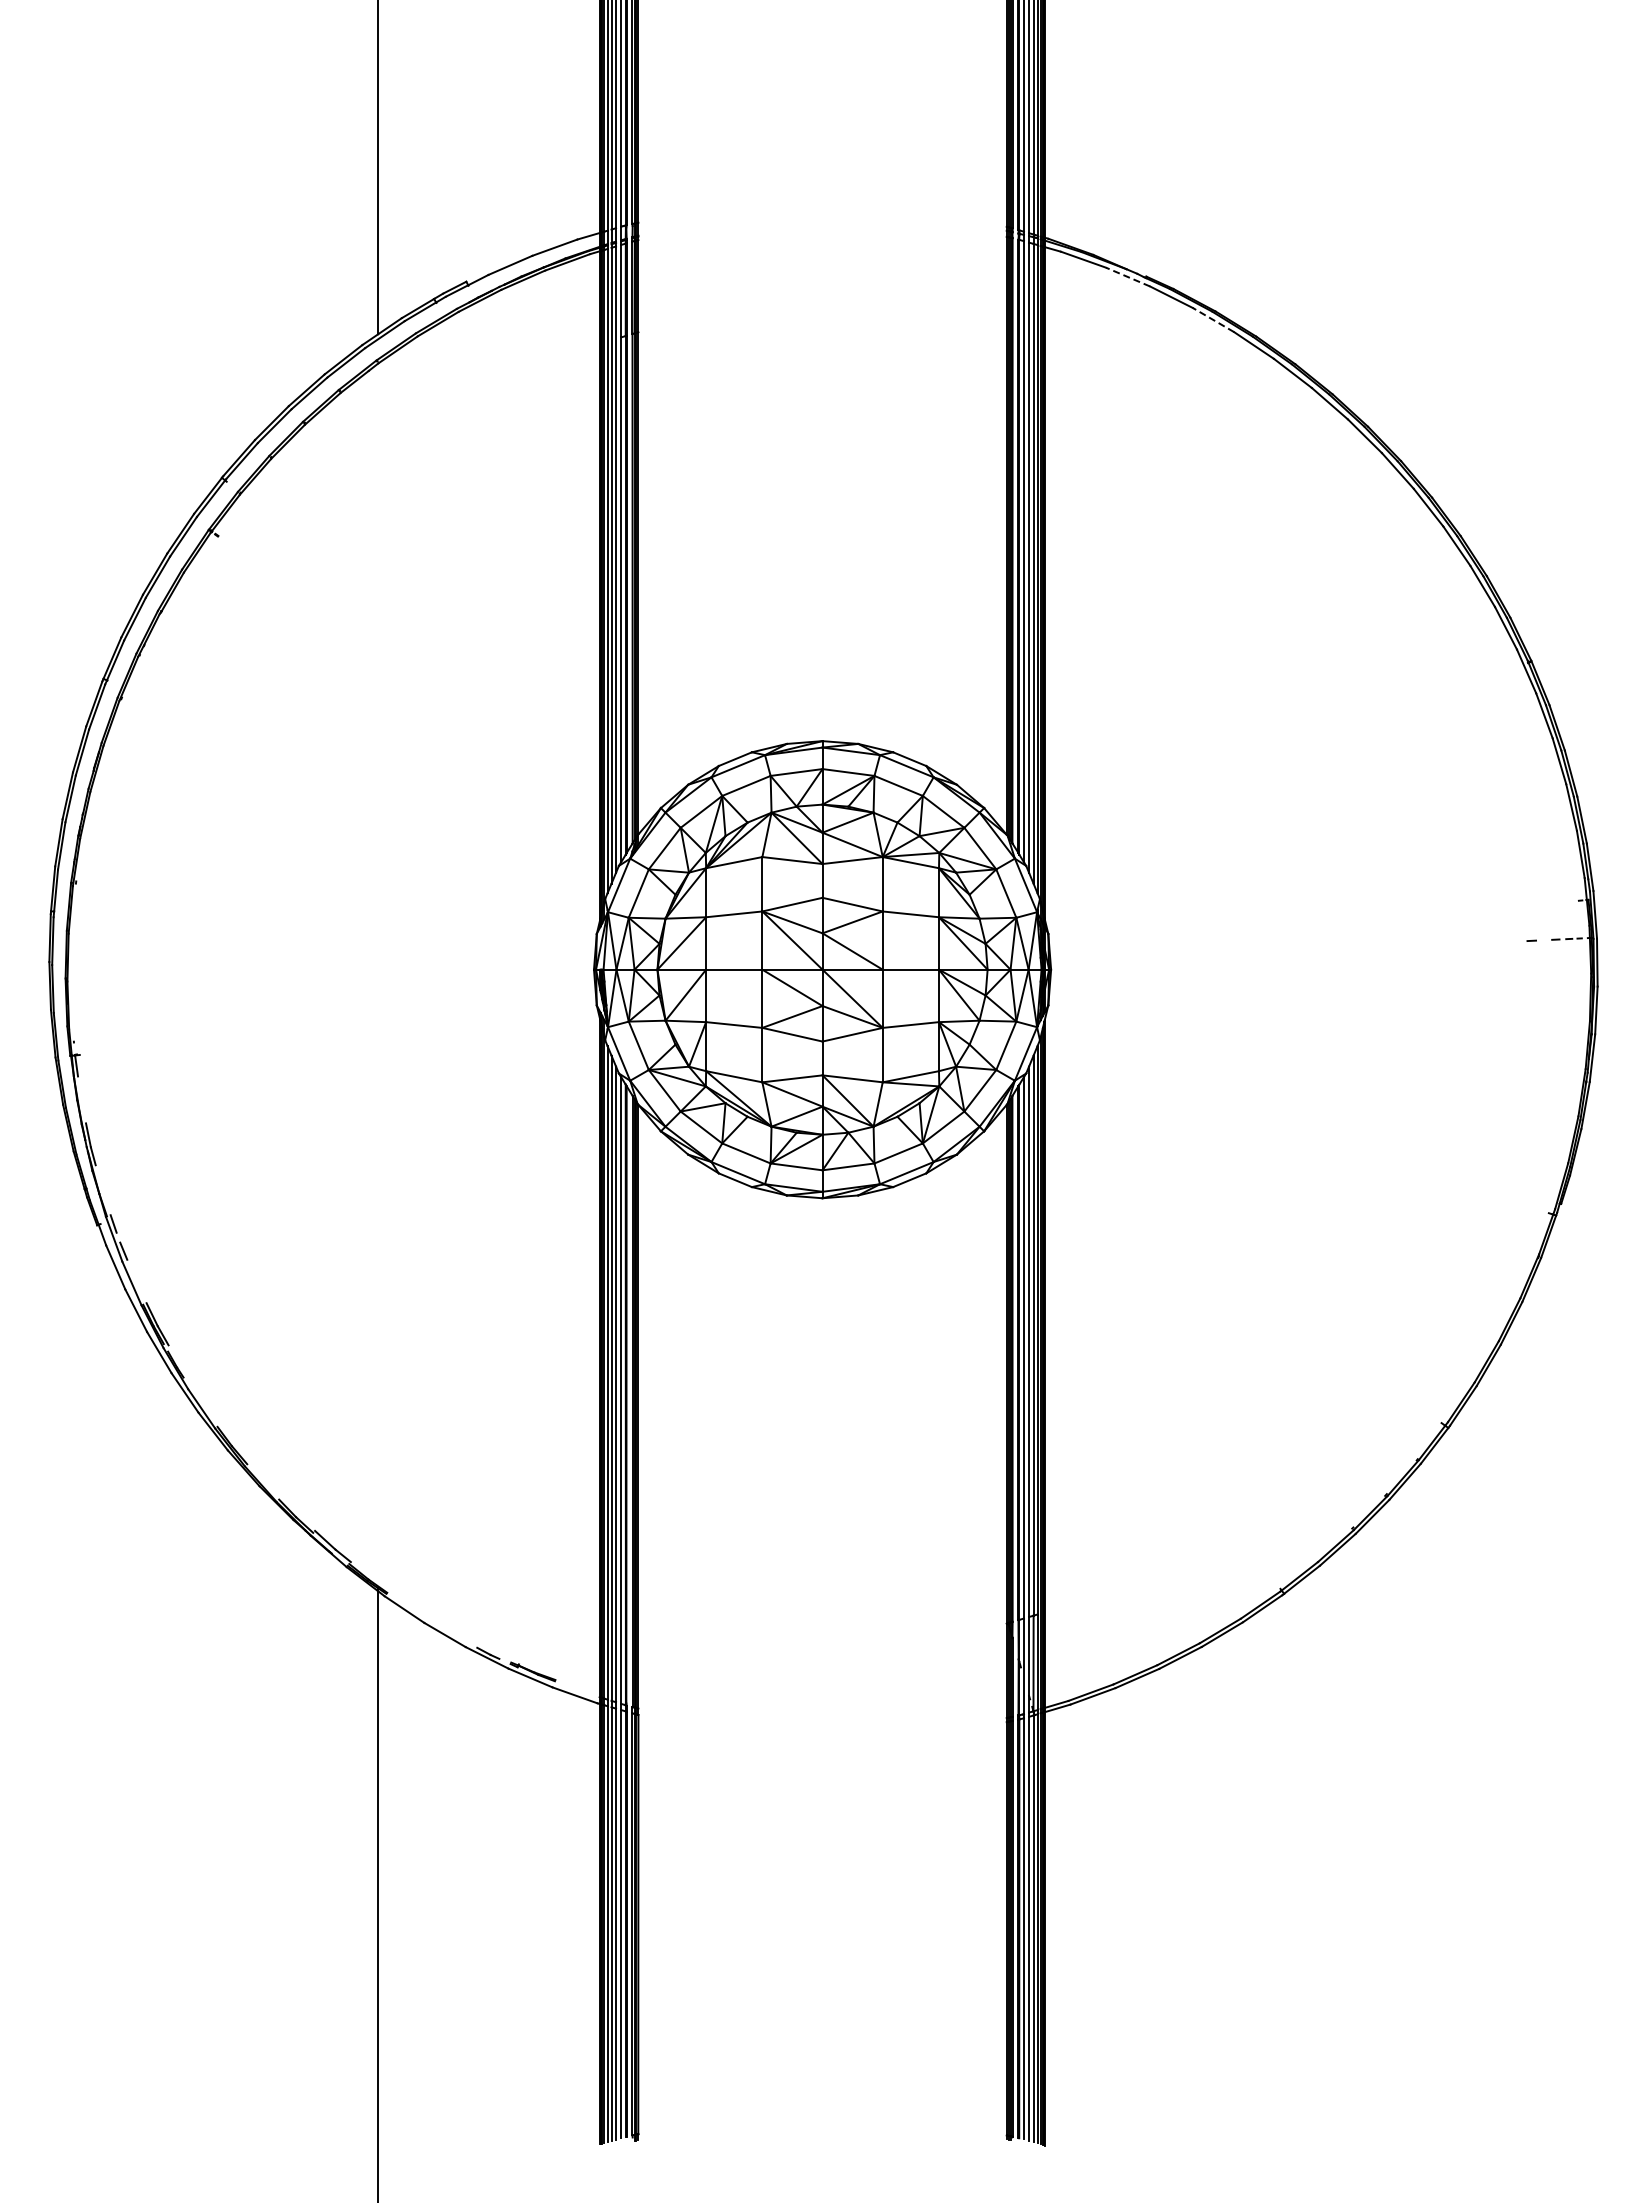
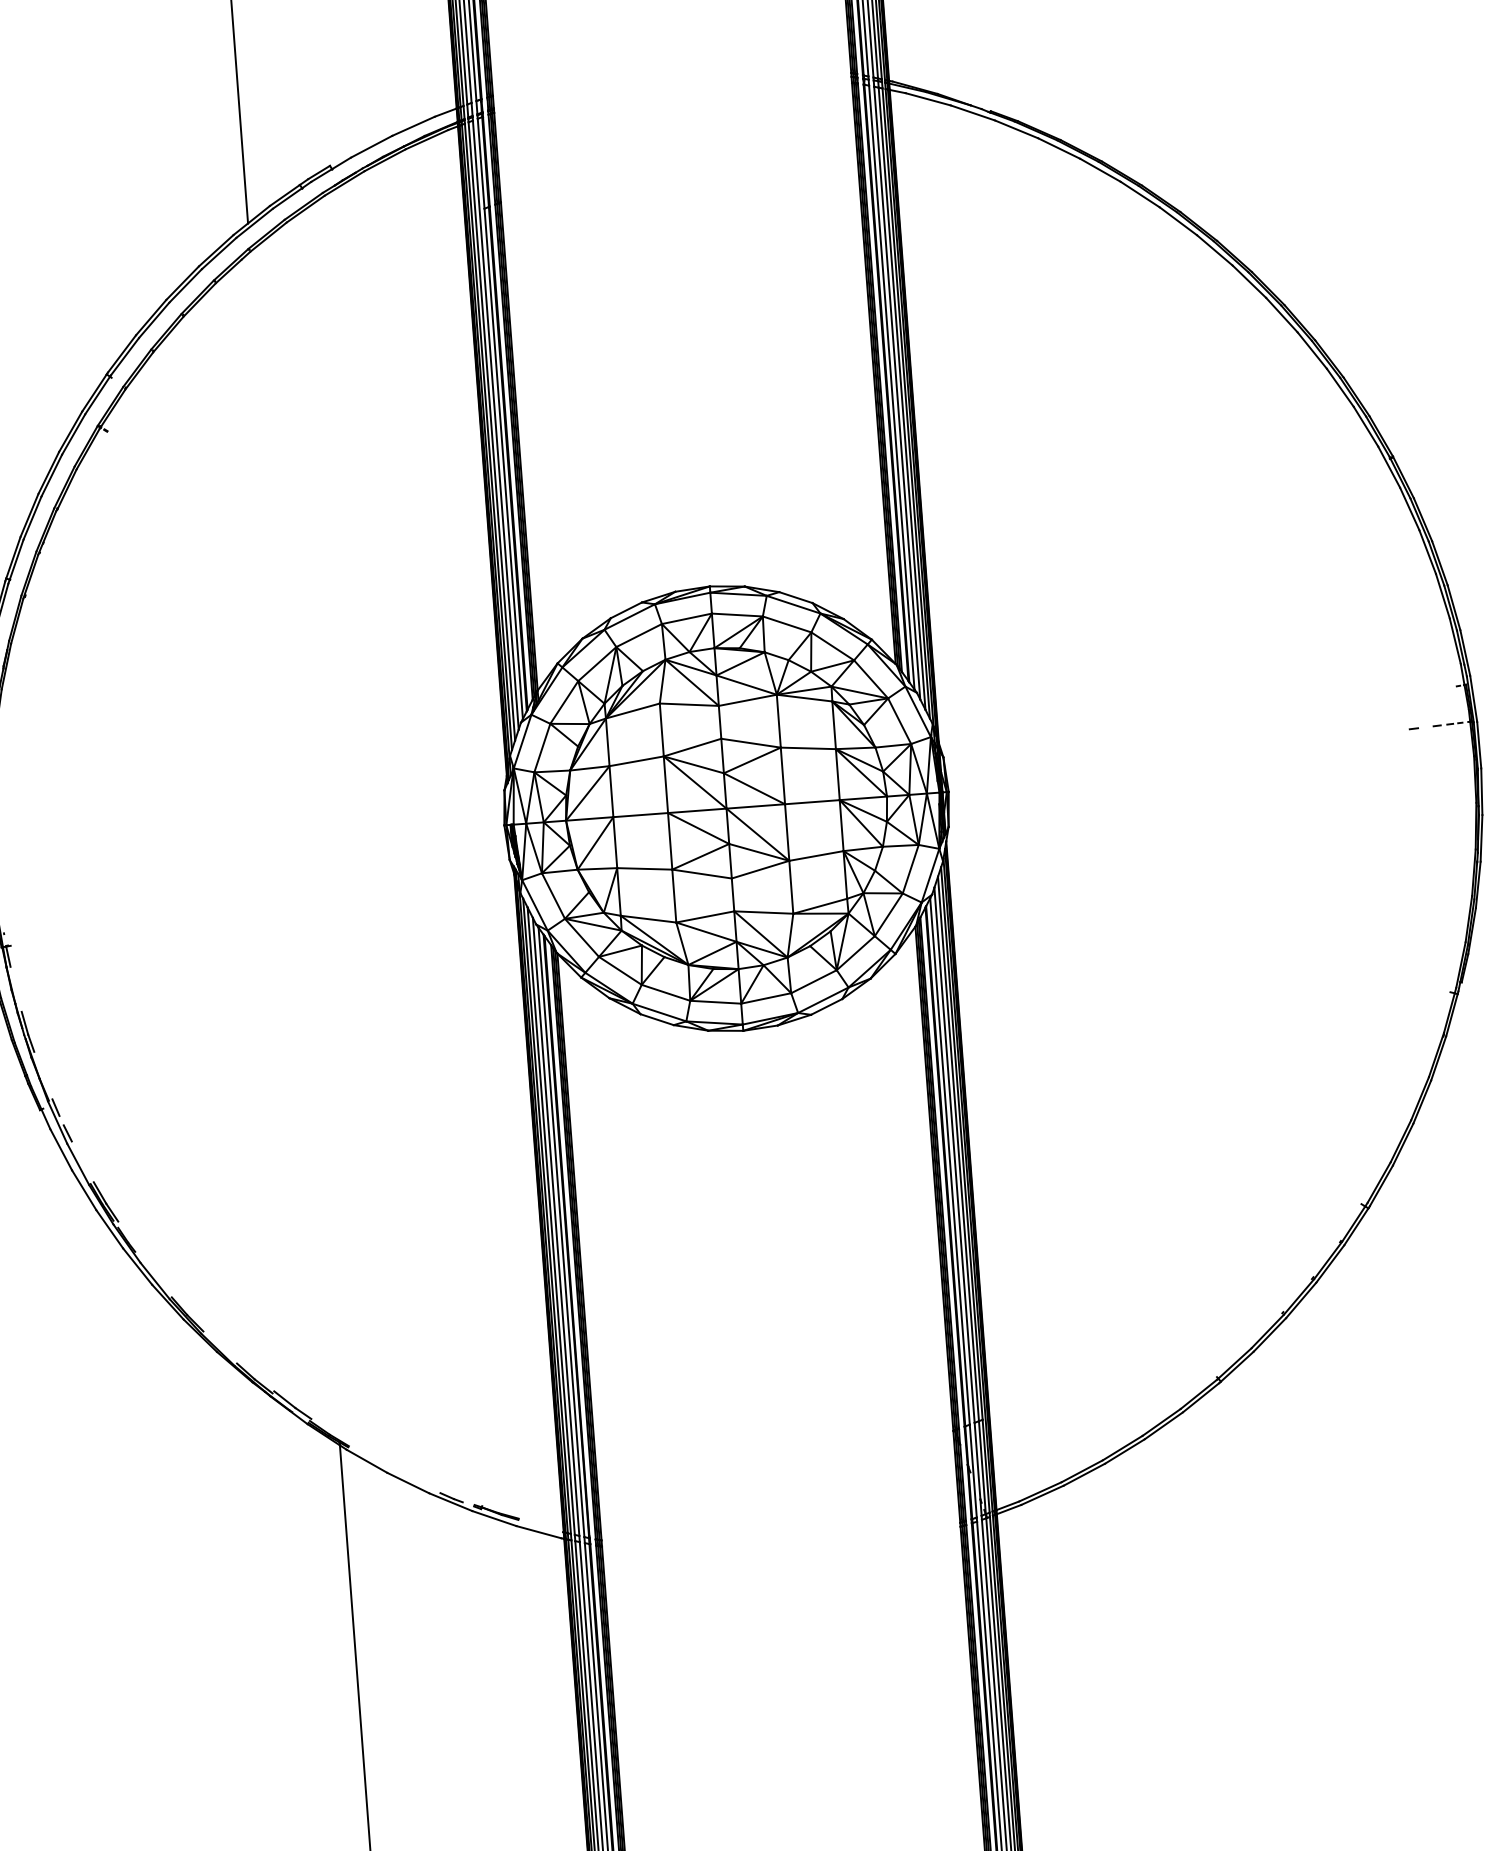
line: (1128, 277) -> (973, 113), dashed -> solid
line: (1213, 320) -> (1059, 148), dashed -> solid

